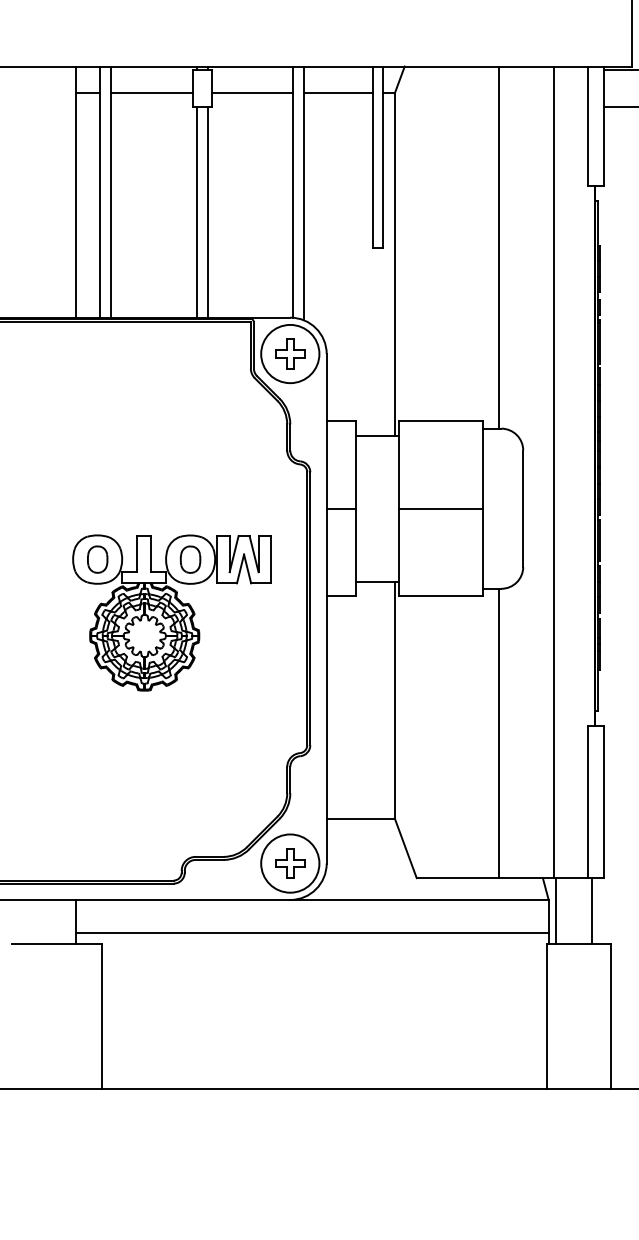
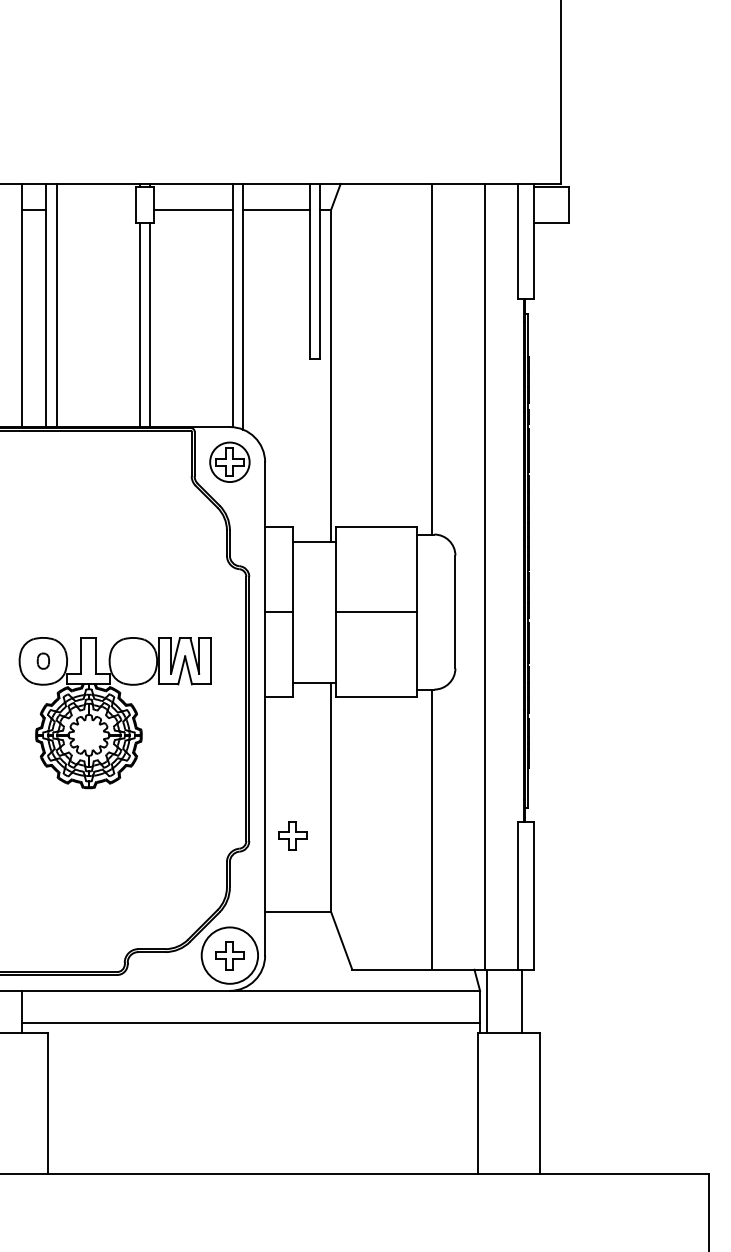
line: (152, 92) -> (96, 209), removed
circle: (289, 354) -> (229, 462), size x0.7
part: (97, 558) -> (43, 660), size x0.6
part: (190, 559) -> (133, 661), removed
part: (354, 739) -> (292, 835), added

